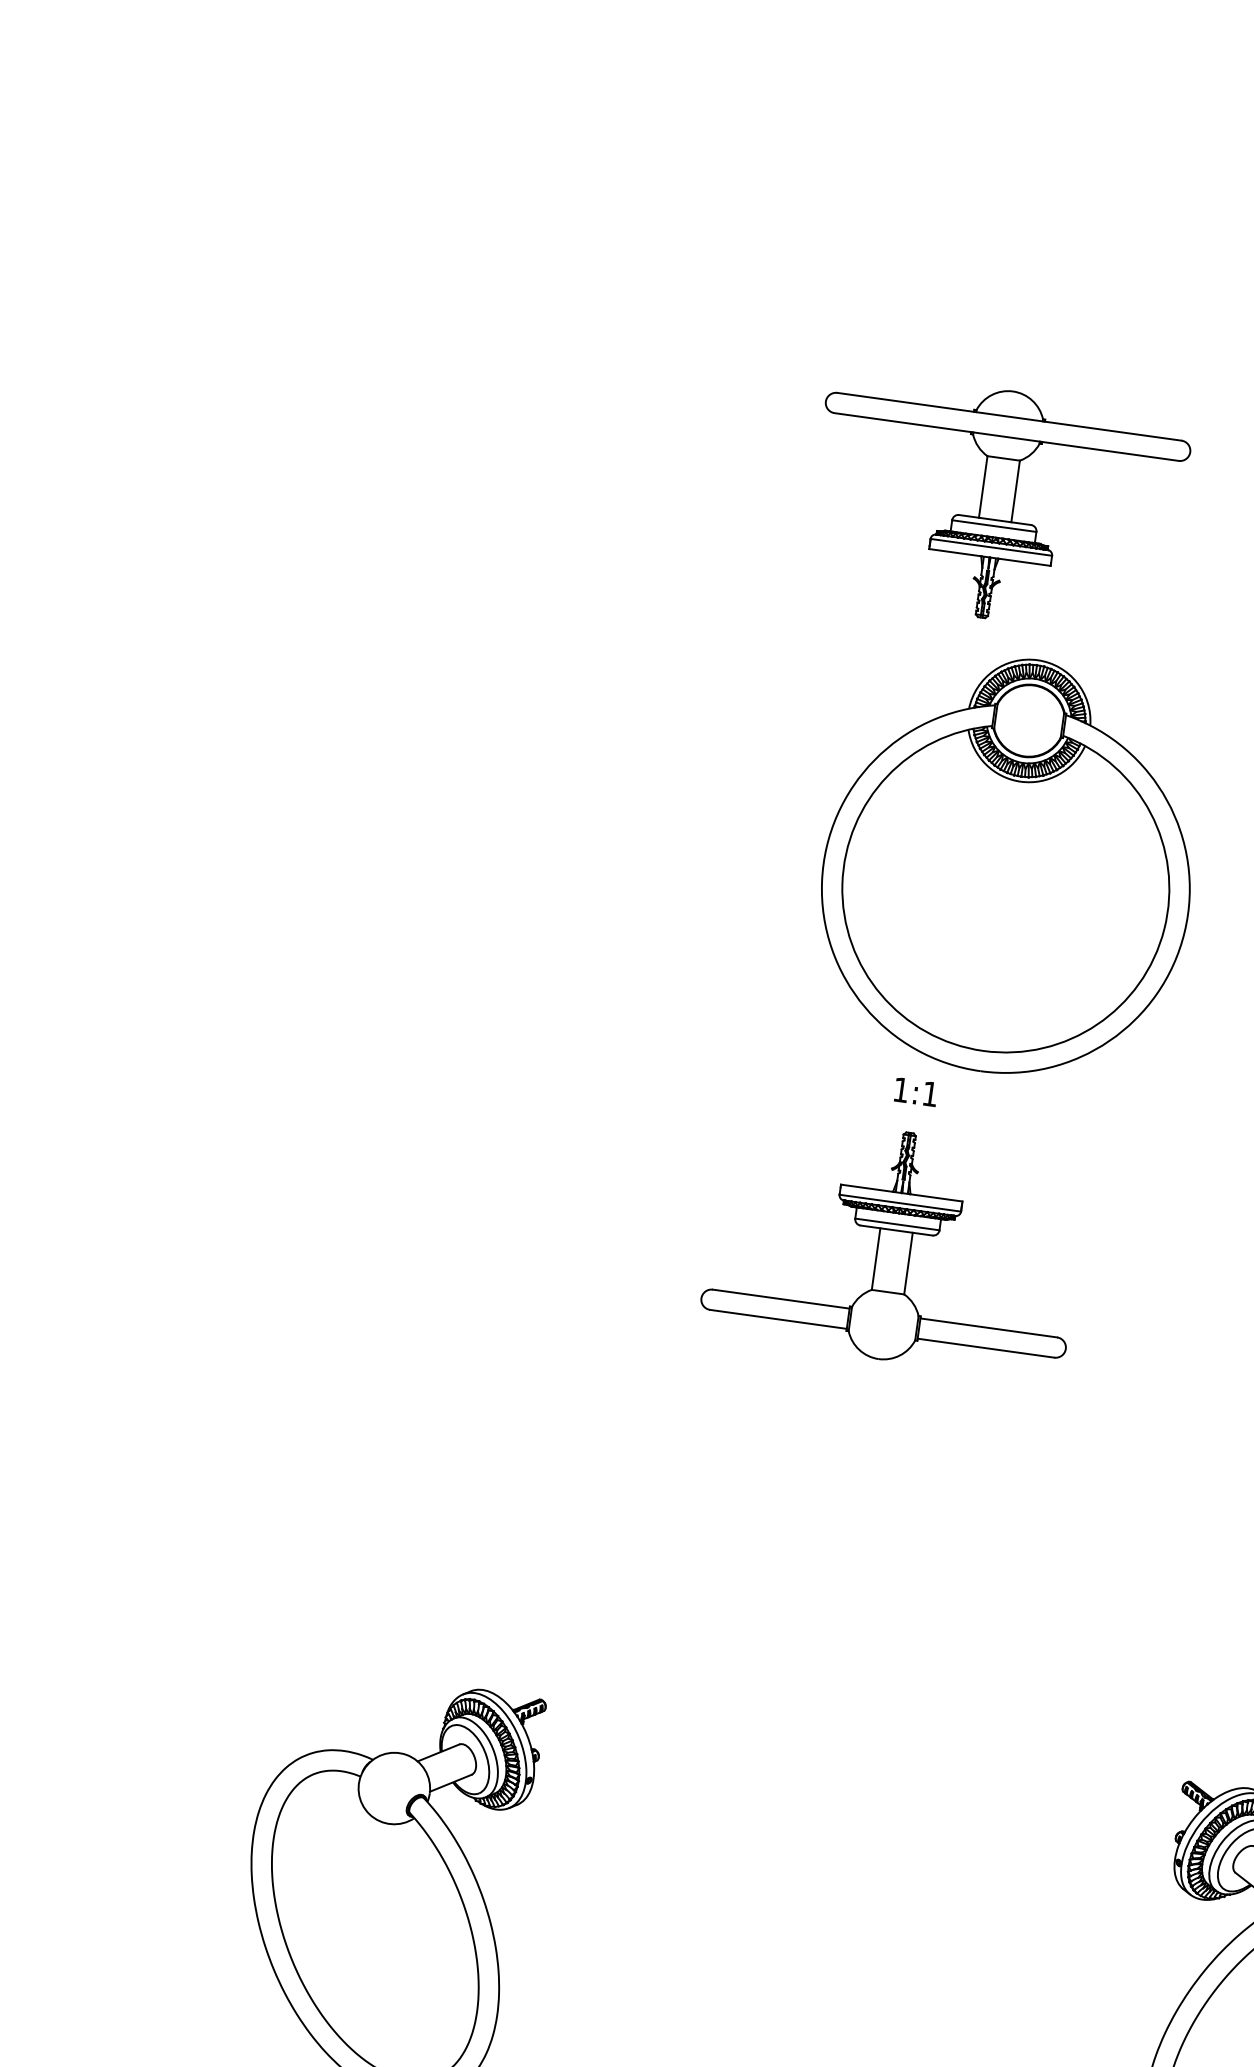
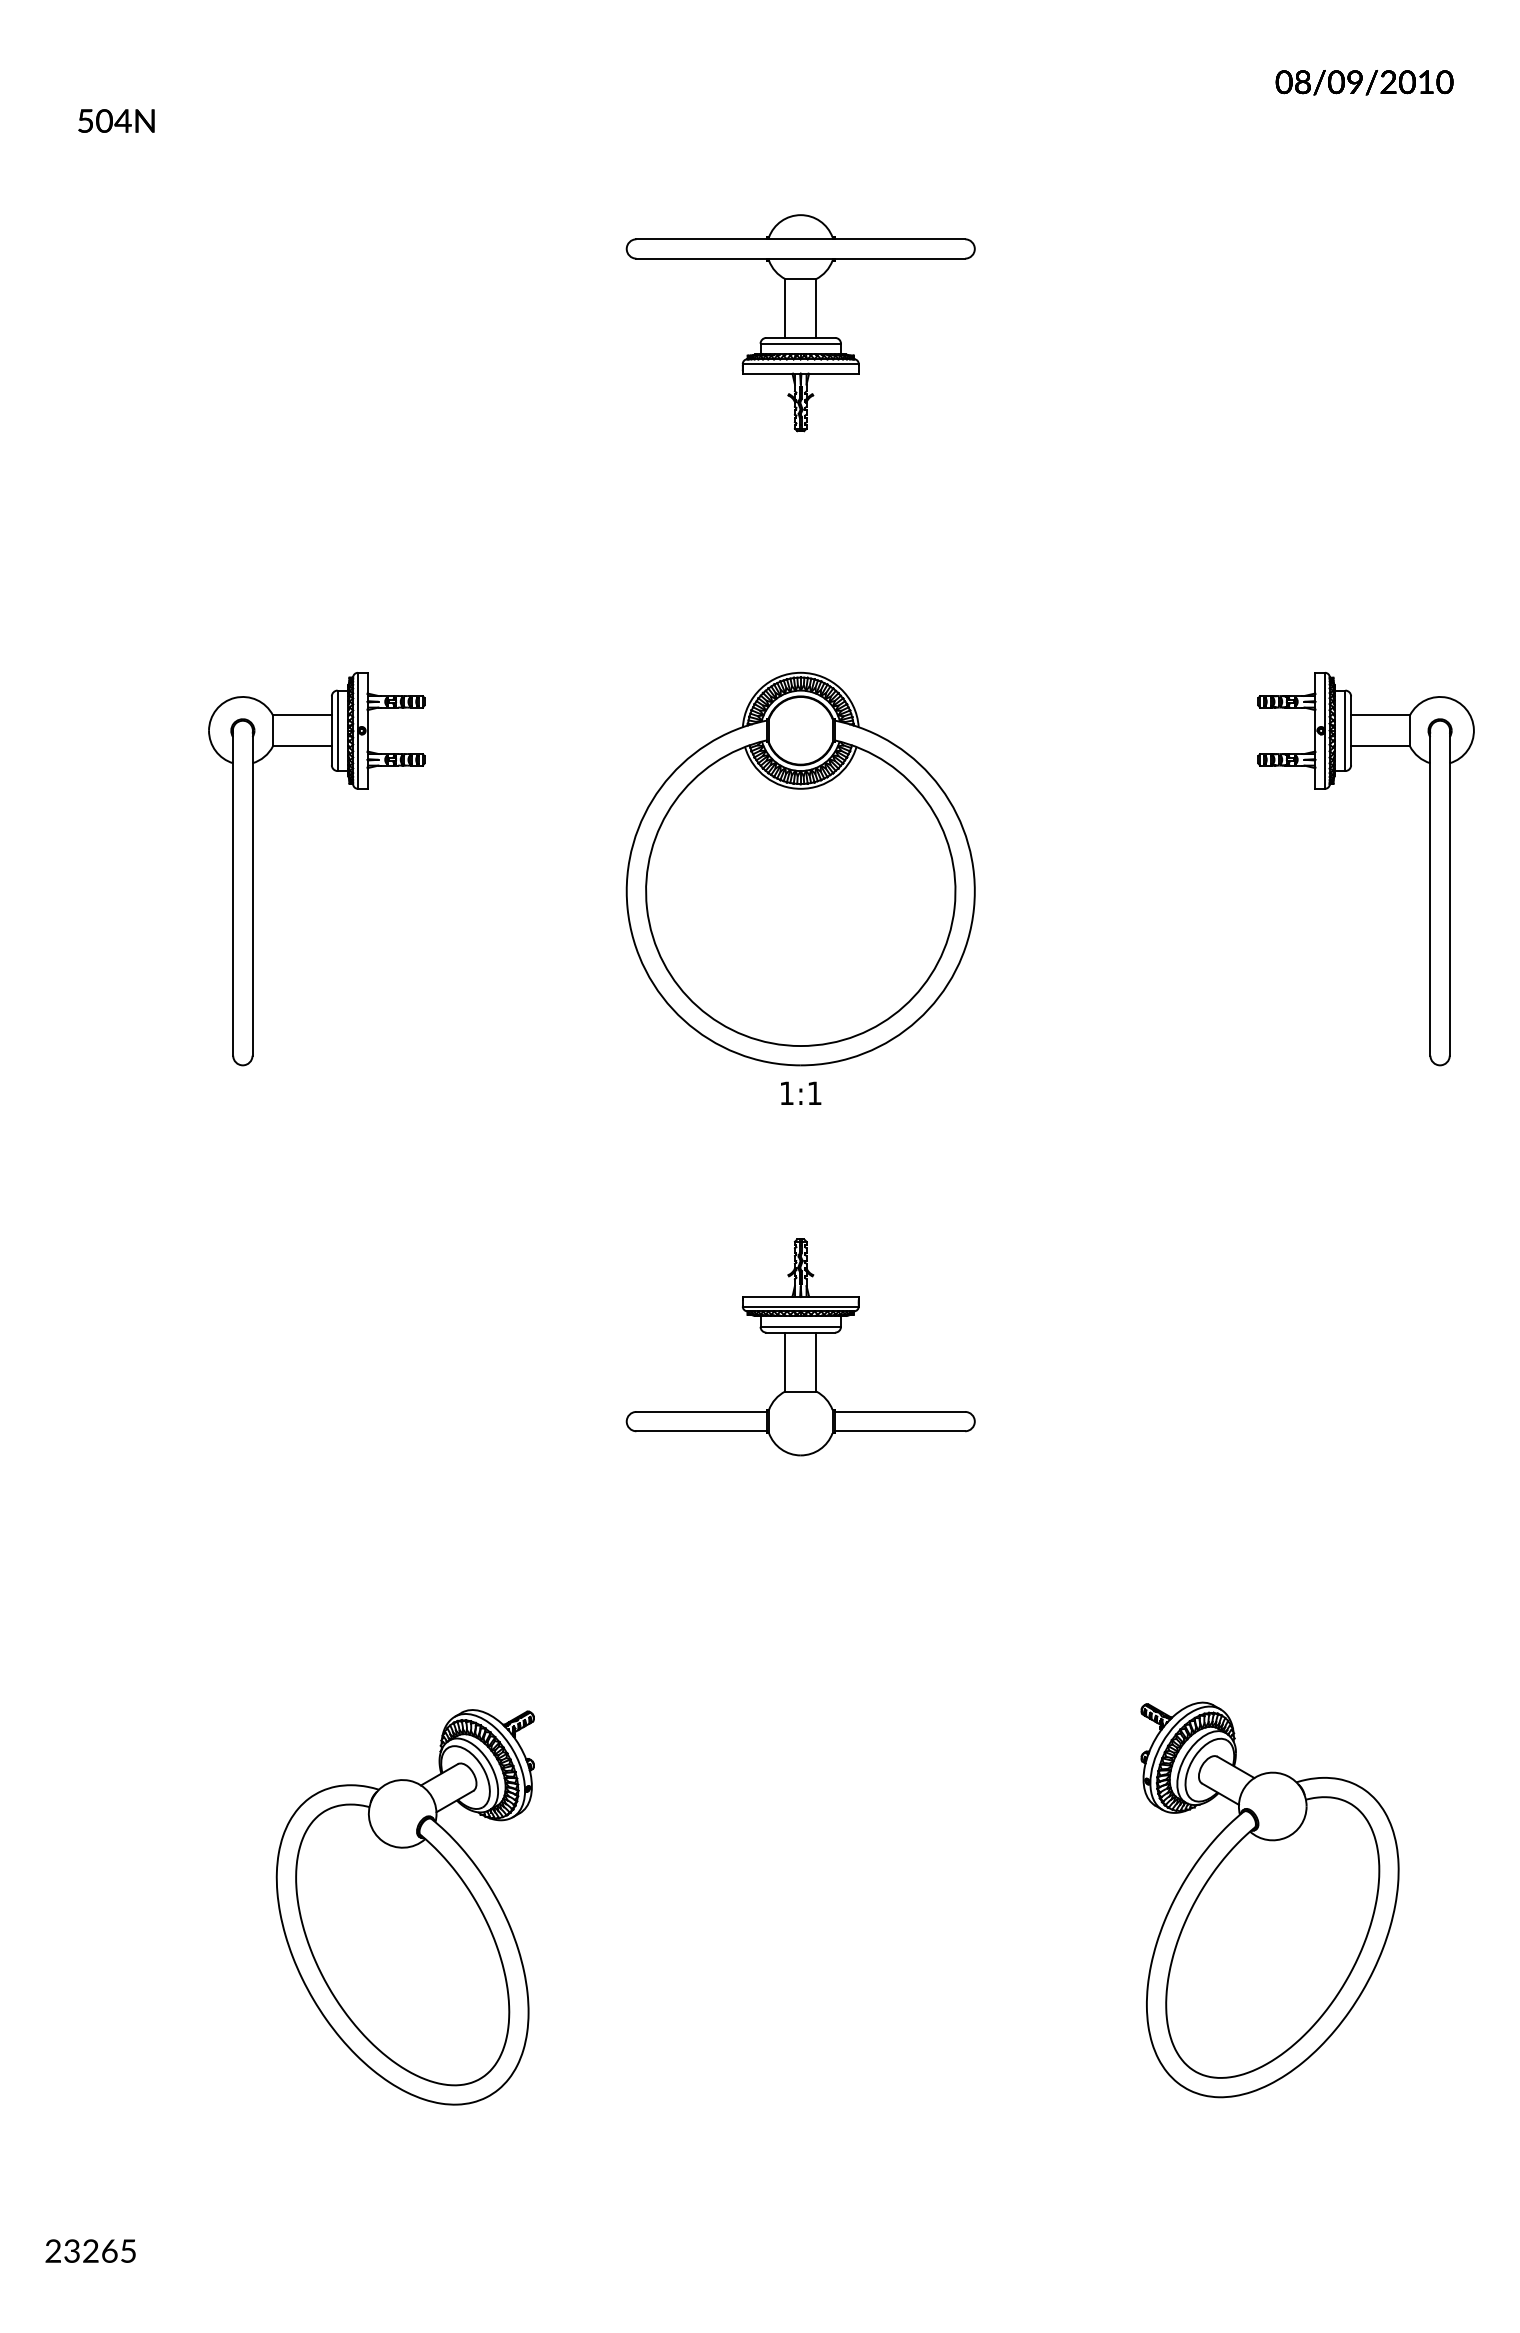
part: (996, 504) -> (800, 323), moved
part: (375, 778) -> (253, 869), added
part: (1008, 865) -> (800, 868), moved
part: (894, 1246) -> (800, 1347), moved

